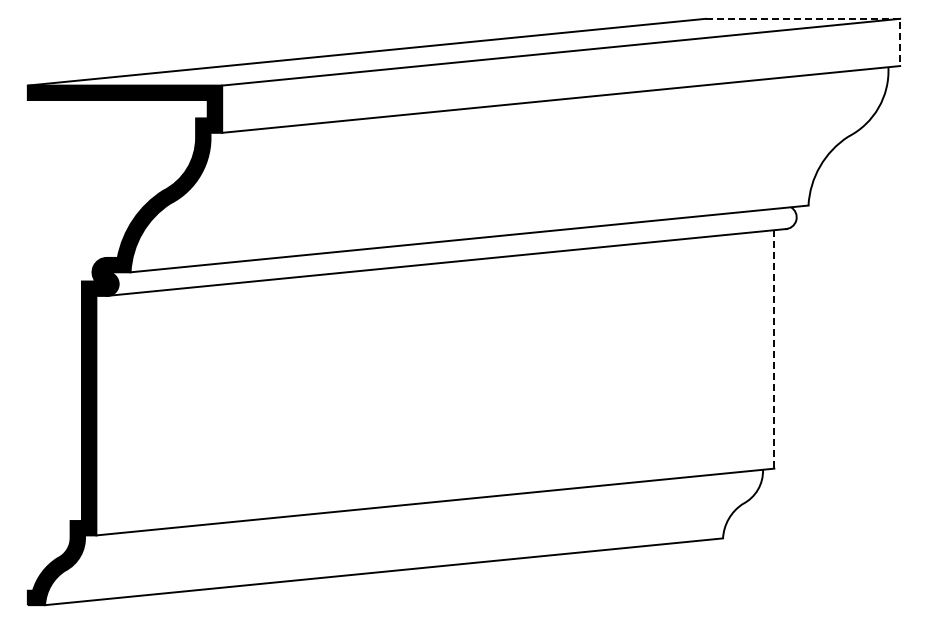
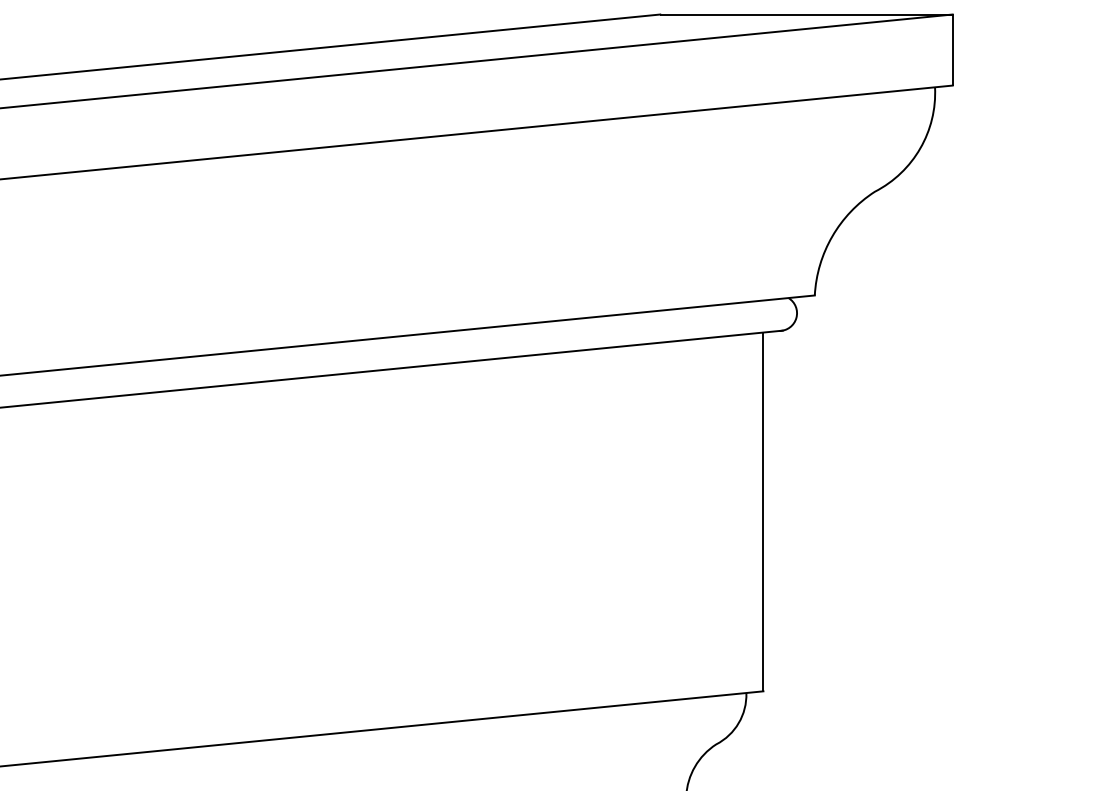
line: (827, 18) -> (843, 14), dashed -> solid
line: (774, 349) -> (763, 512), dashed -> solid

